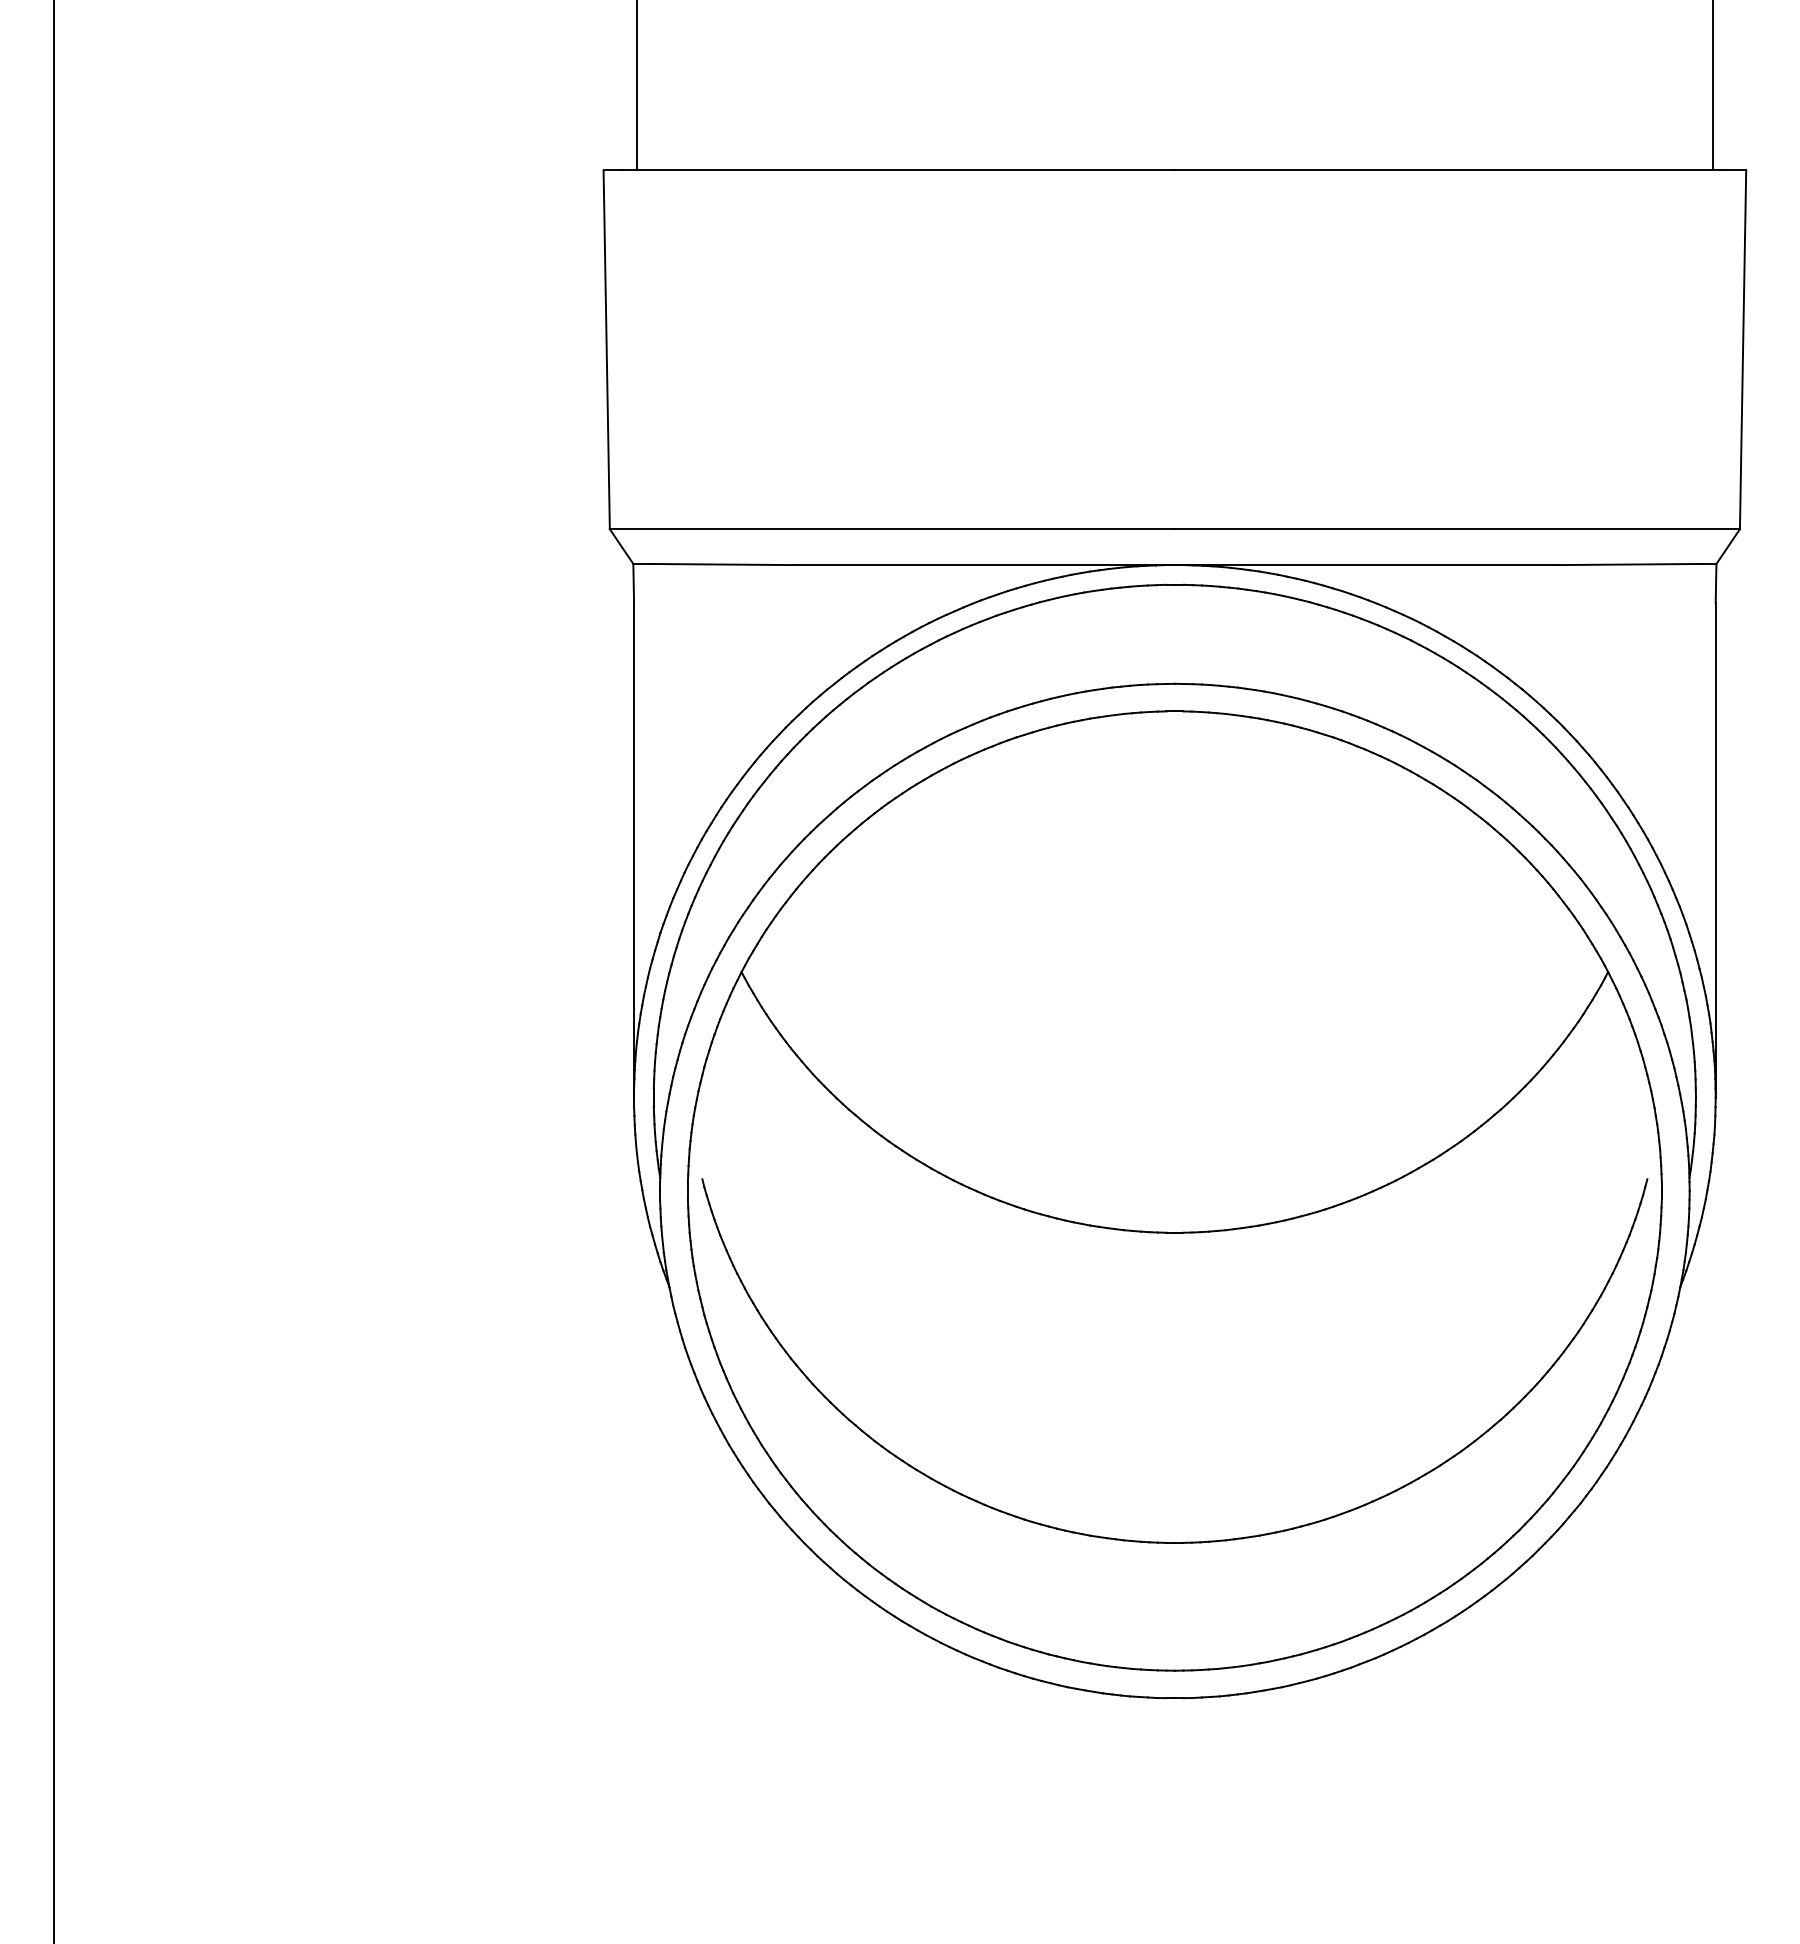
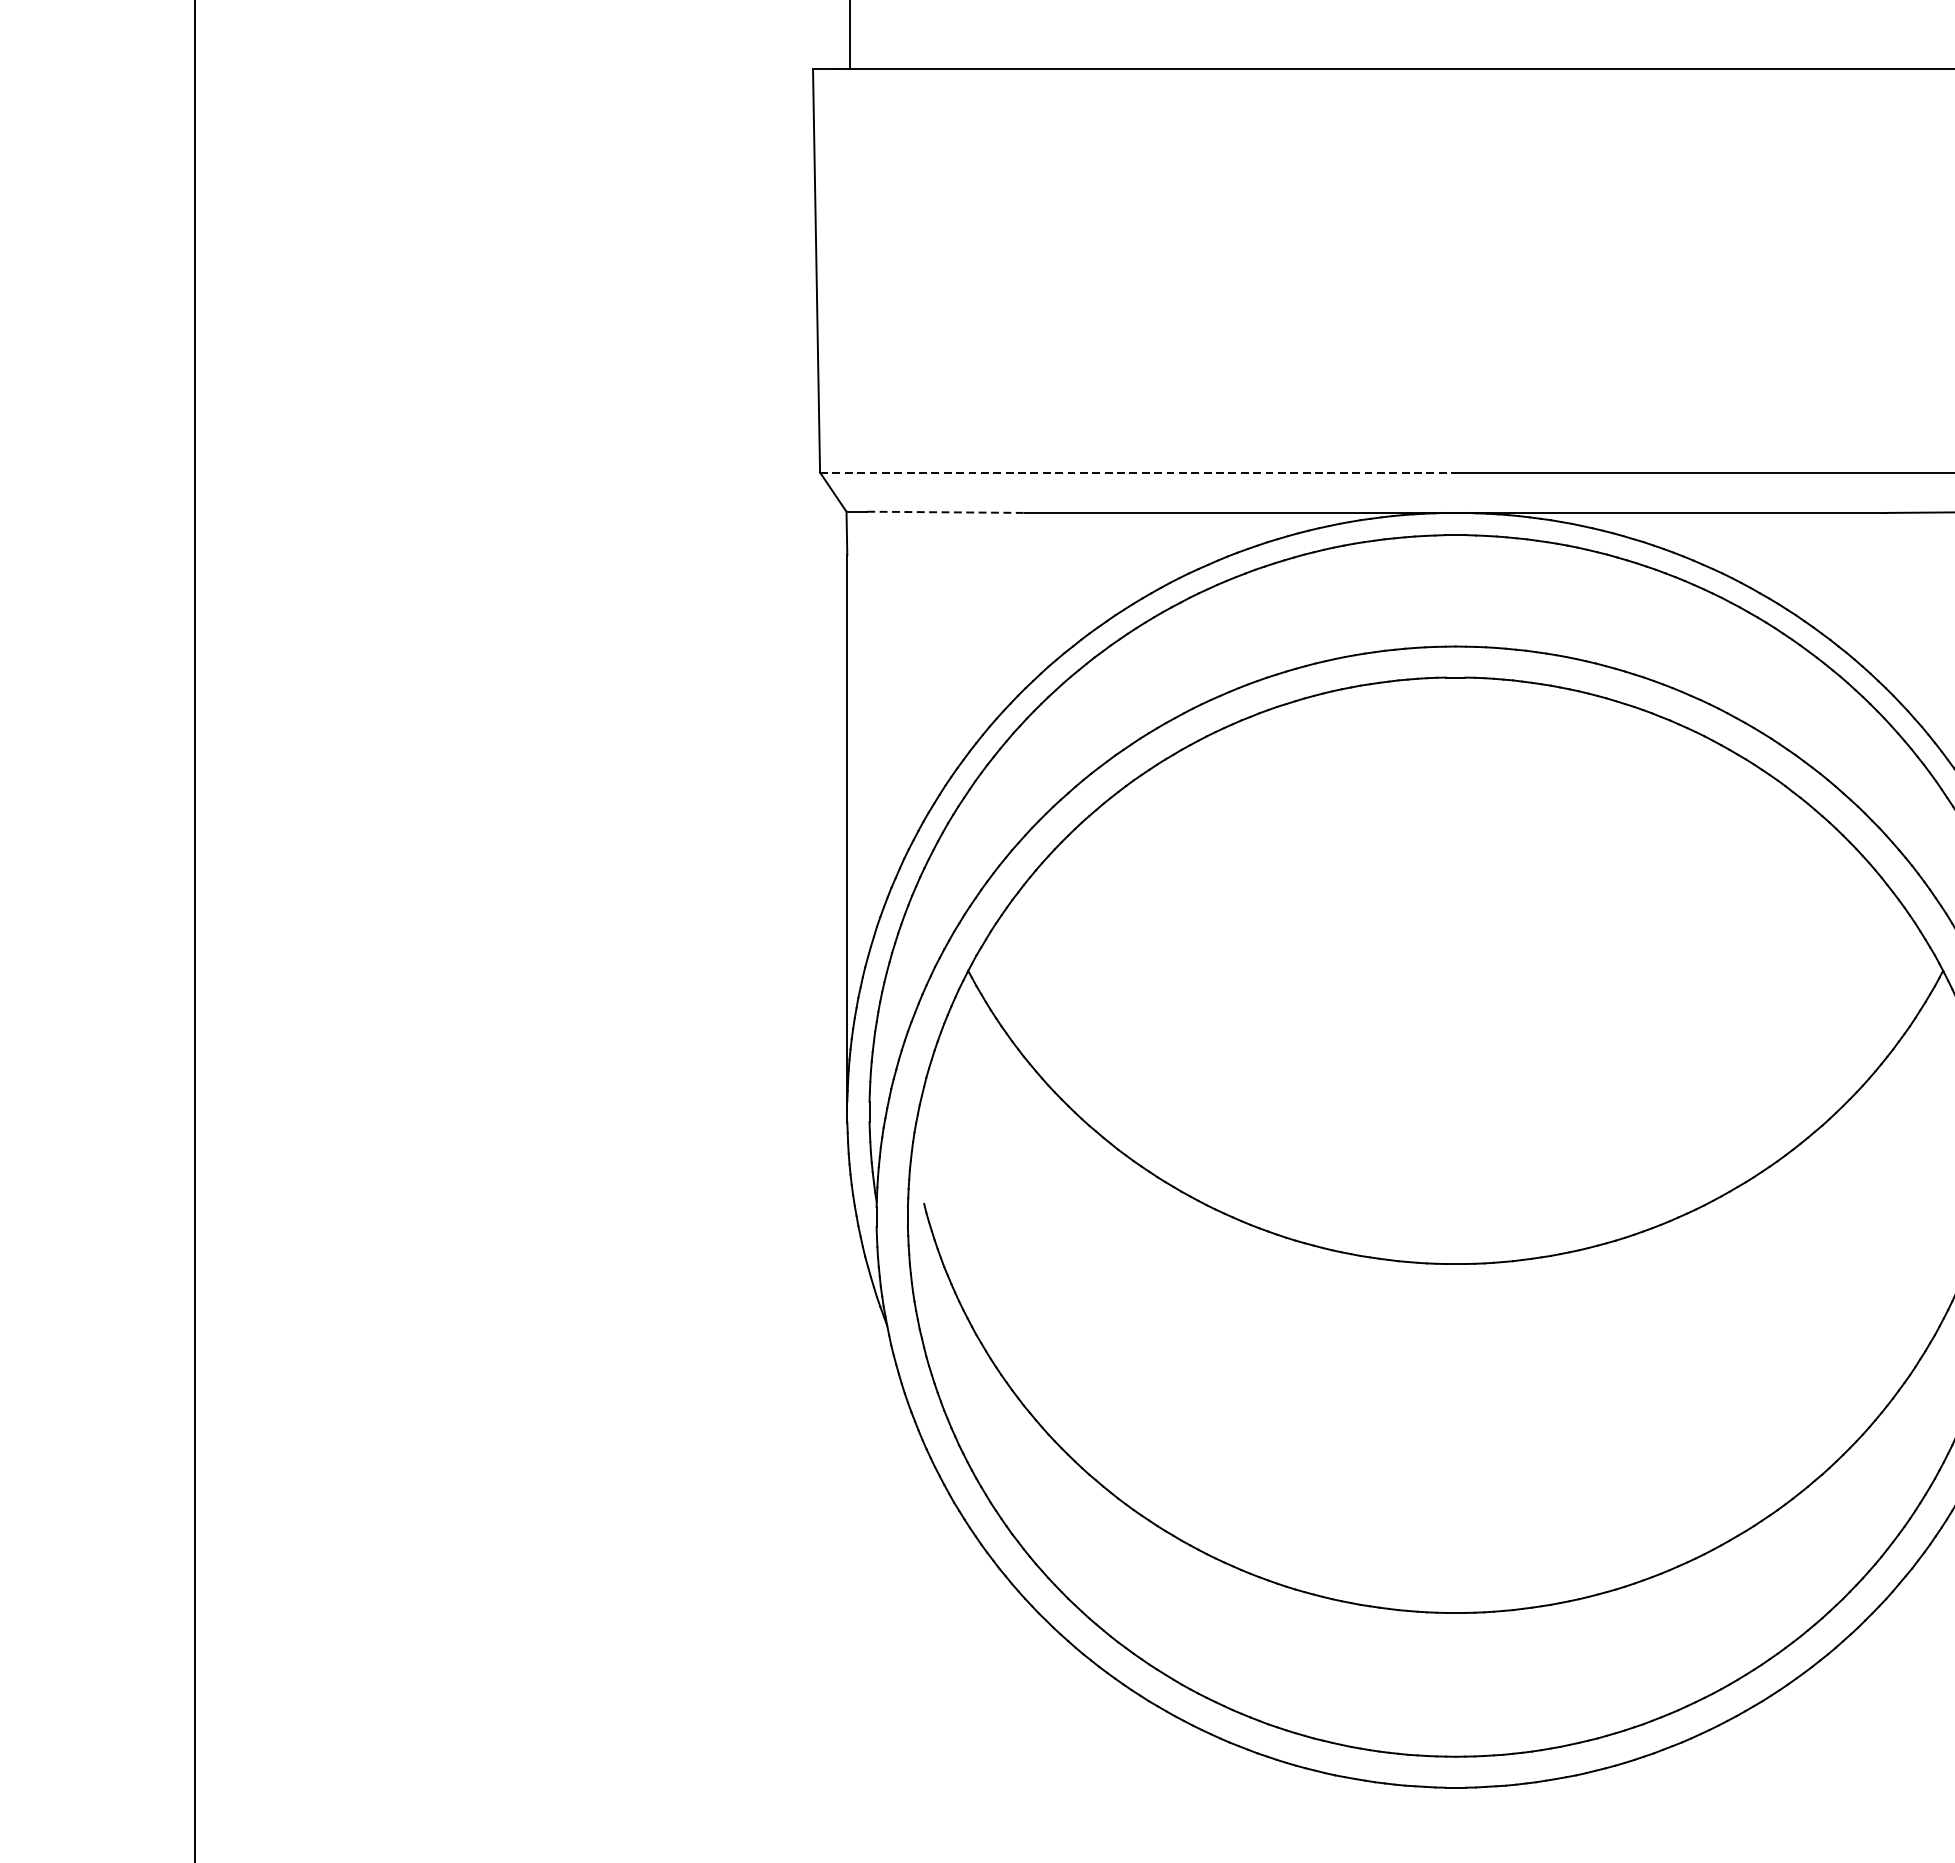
line: (892, 529) -> (1138, 472), solid -> dashed
line: (722, 564) -> (946, 512), solid -> dashed

